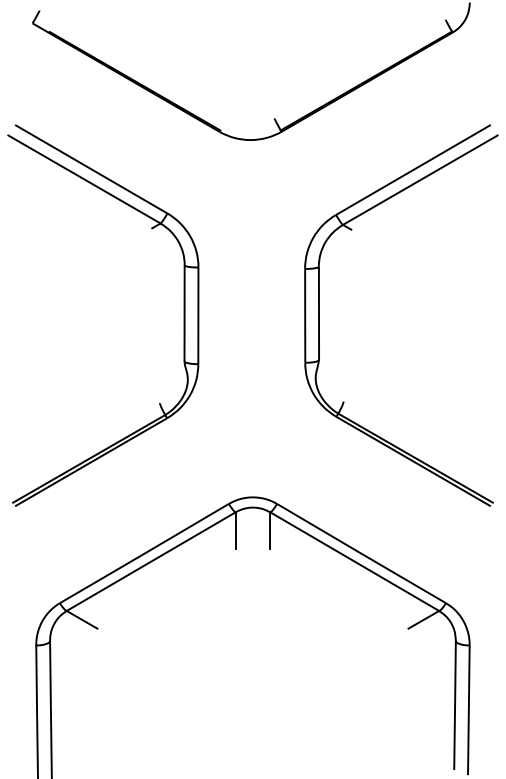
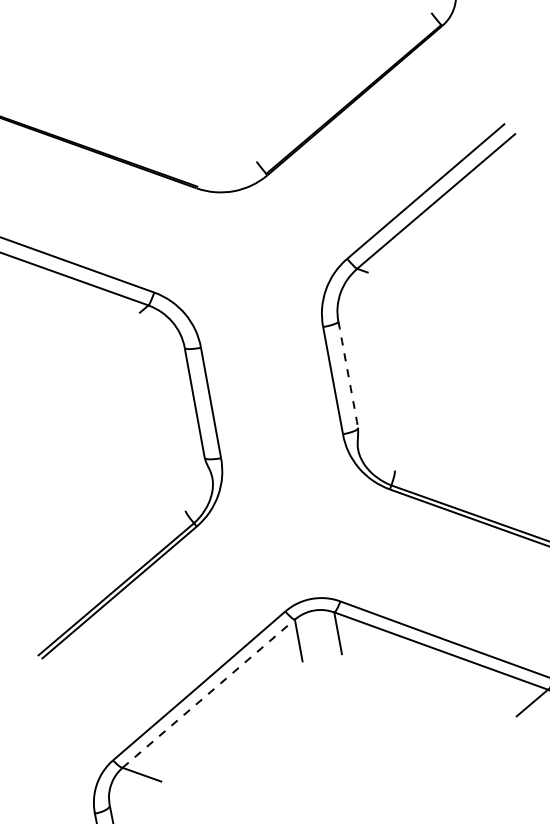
arc: (319, 313) -> (348, 374), solid -> dashed
line: (151, 561) -> (208, 693), solid -> dashed

